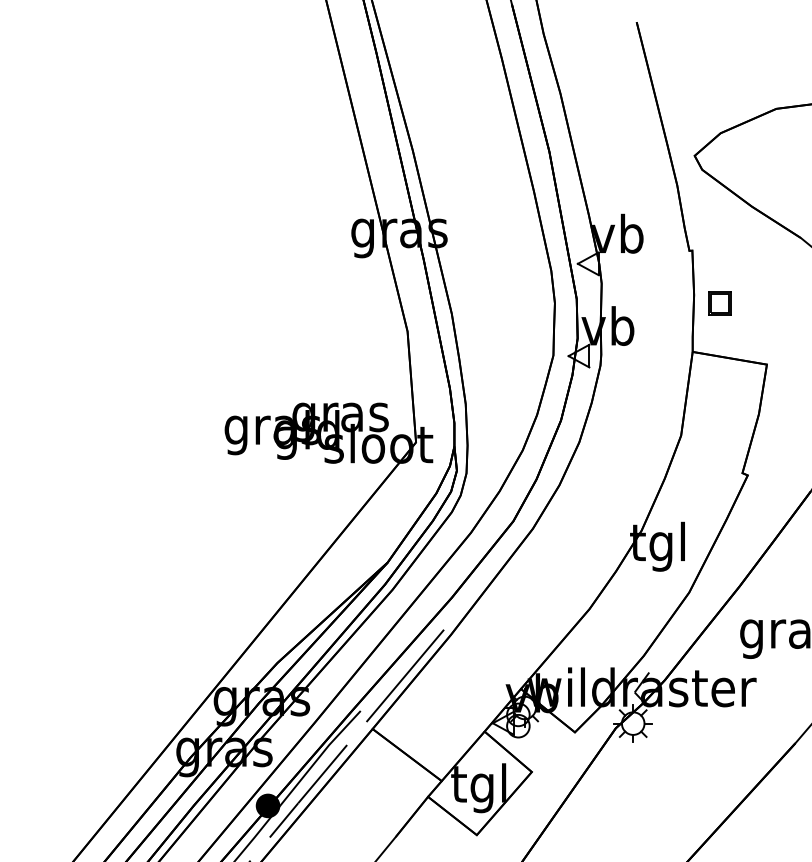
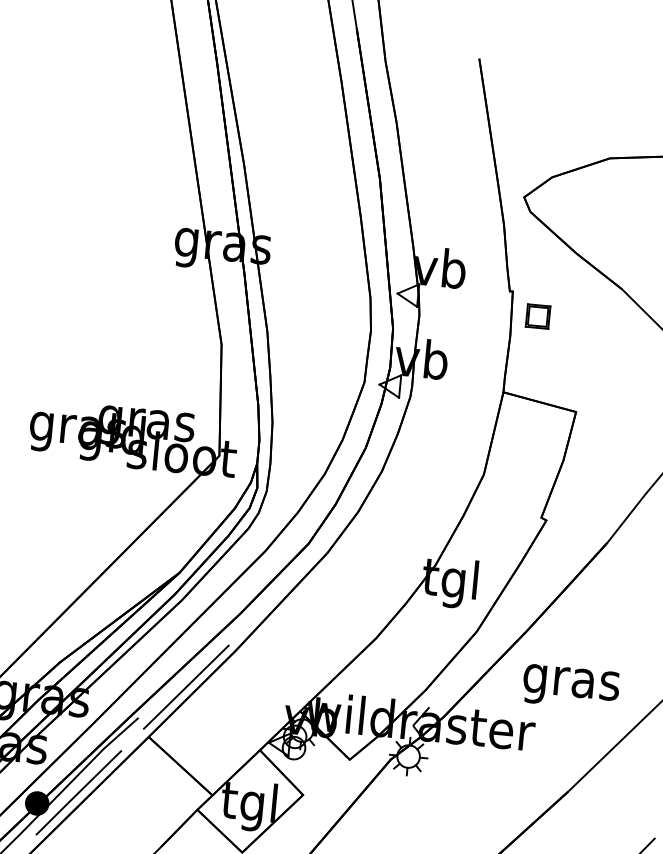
part: (719, 303) -> (537, 316), moved

